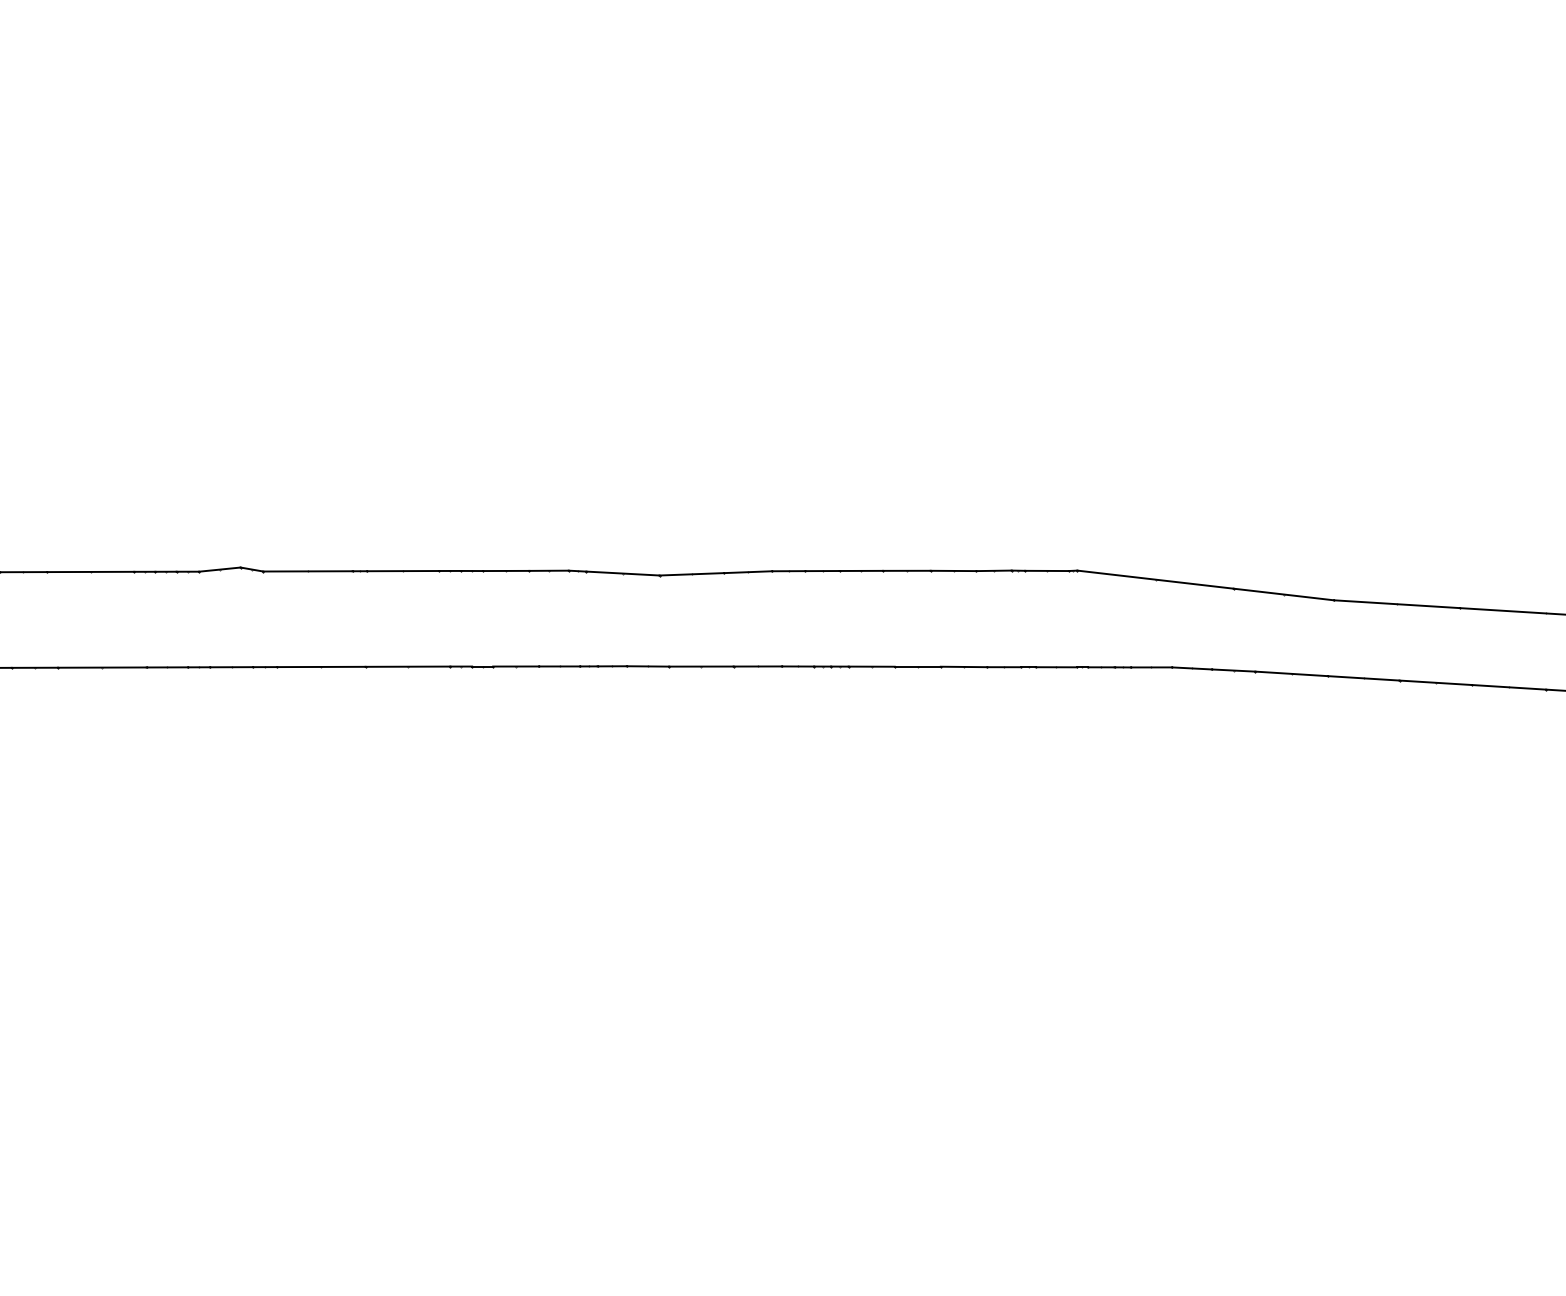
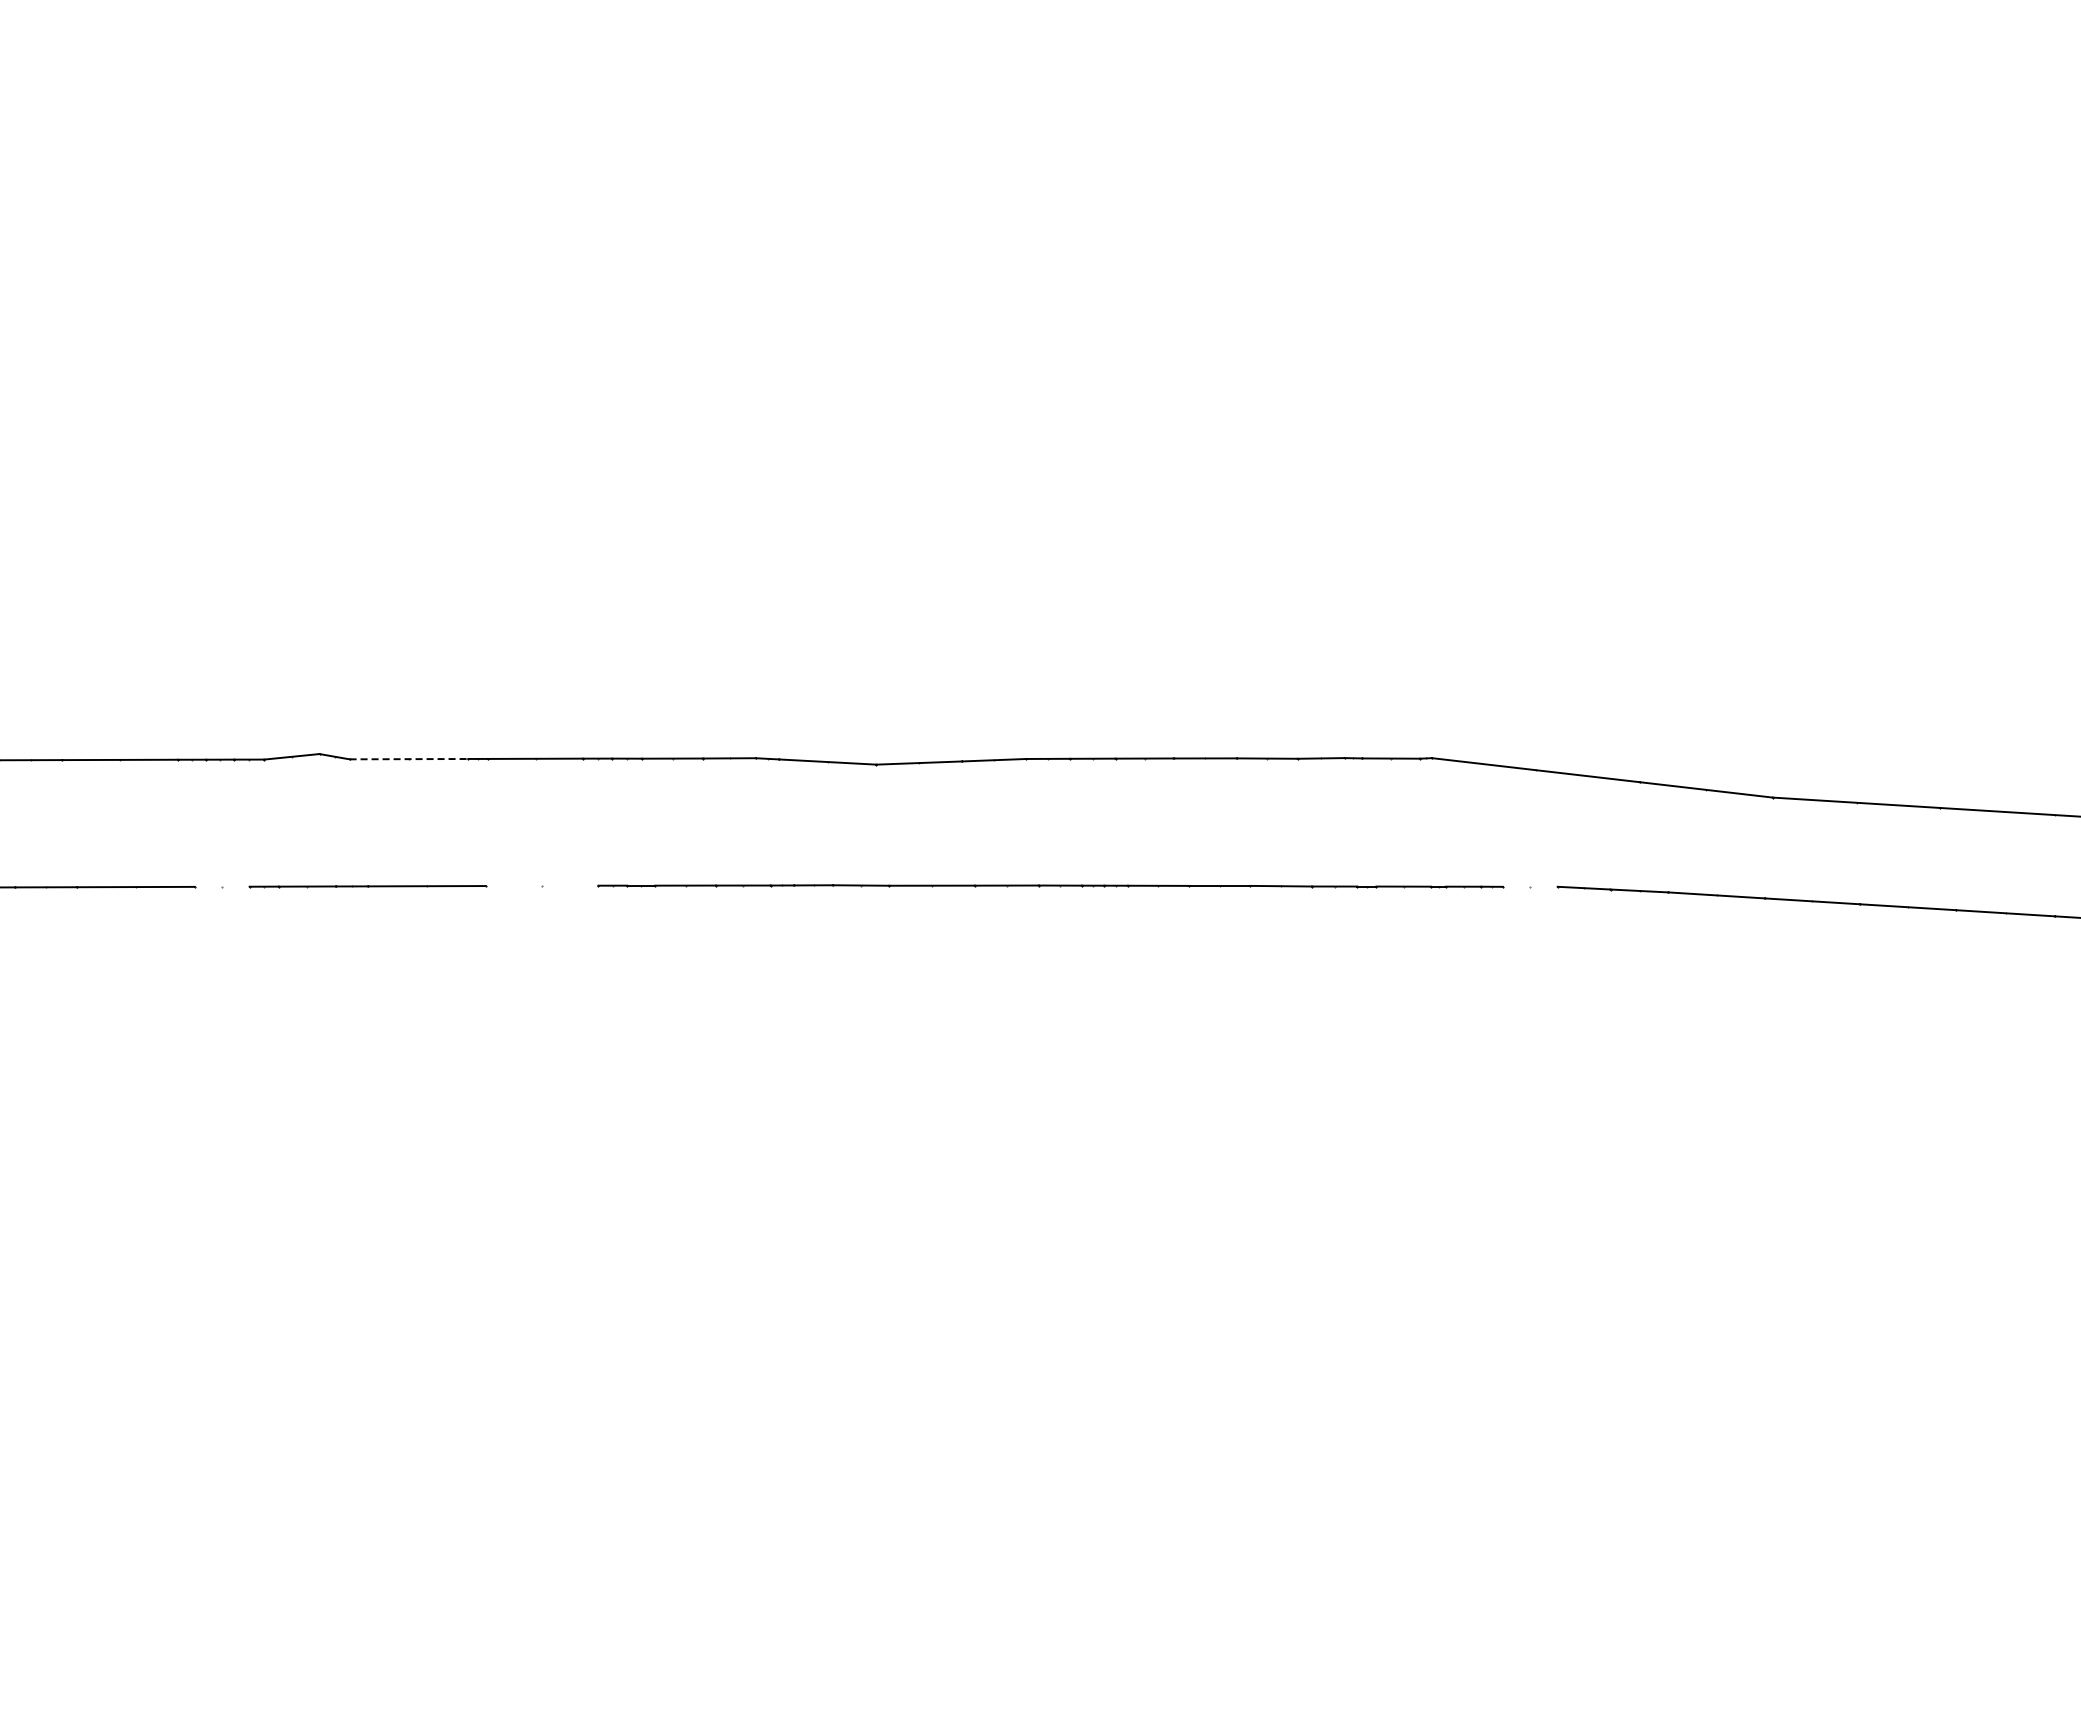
line: (308, 571) -> (409, 759), solid -> dashed
line: (407, 666) -> (541, 885), removed
line: (166, 667) -> (221, 886), removed
line: (1150, 667) -> (1529, 886), removed

